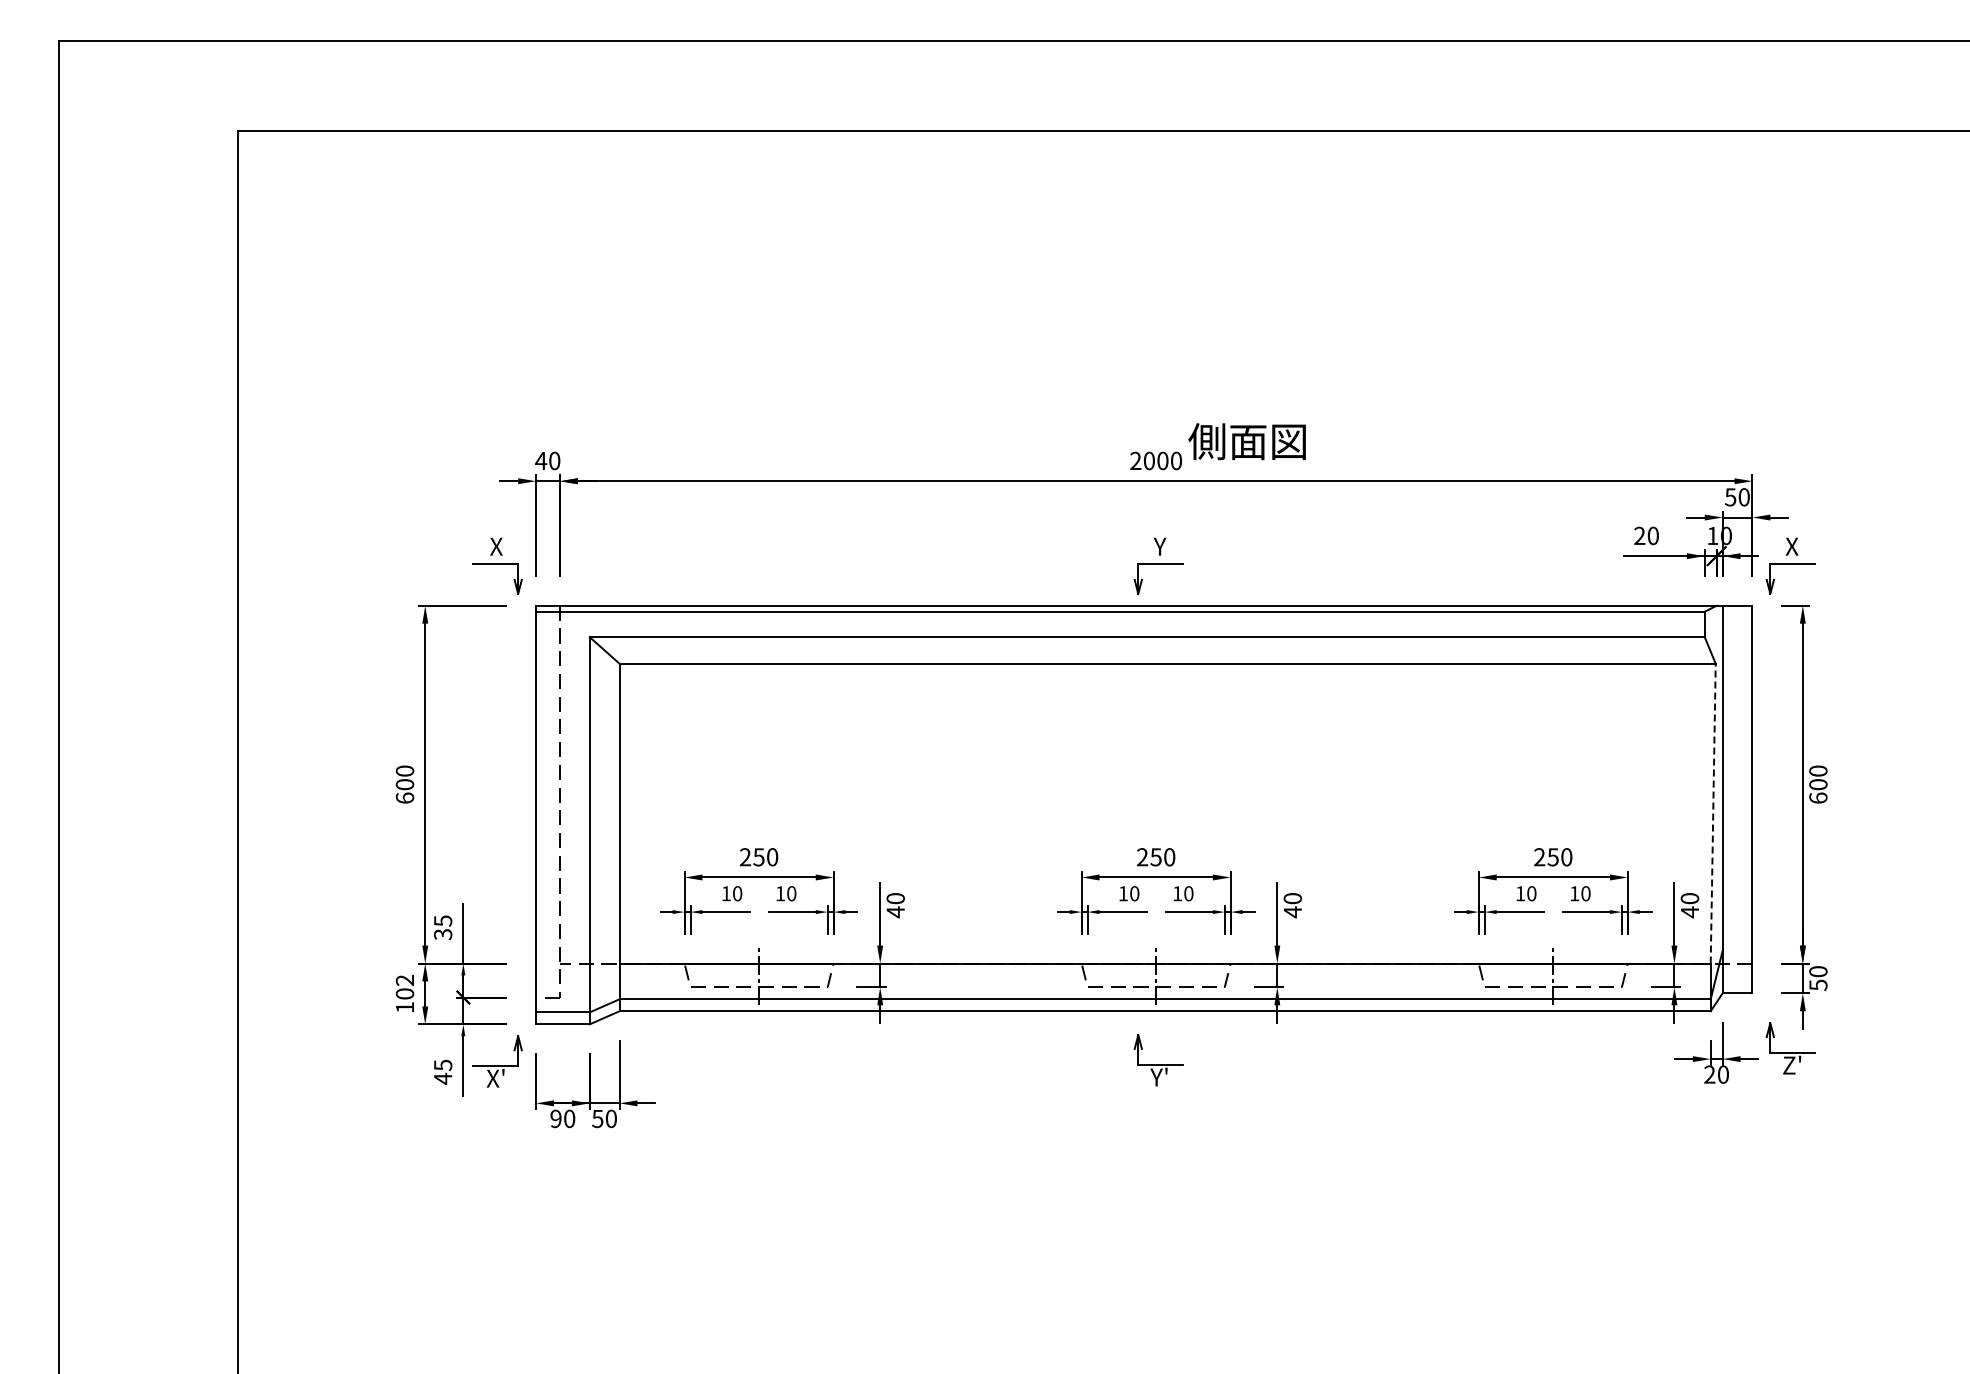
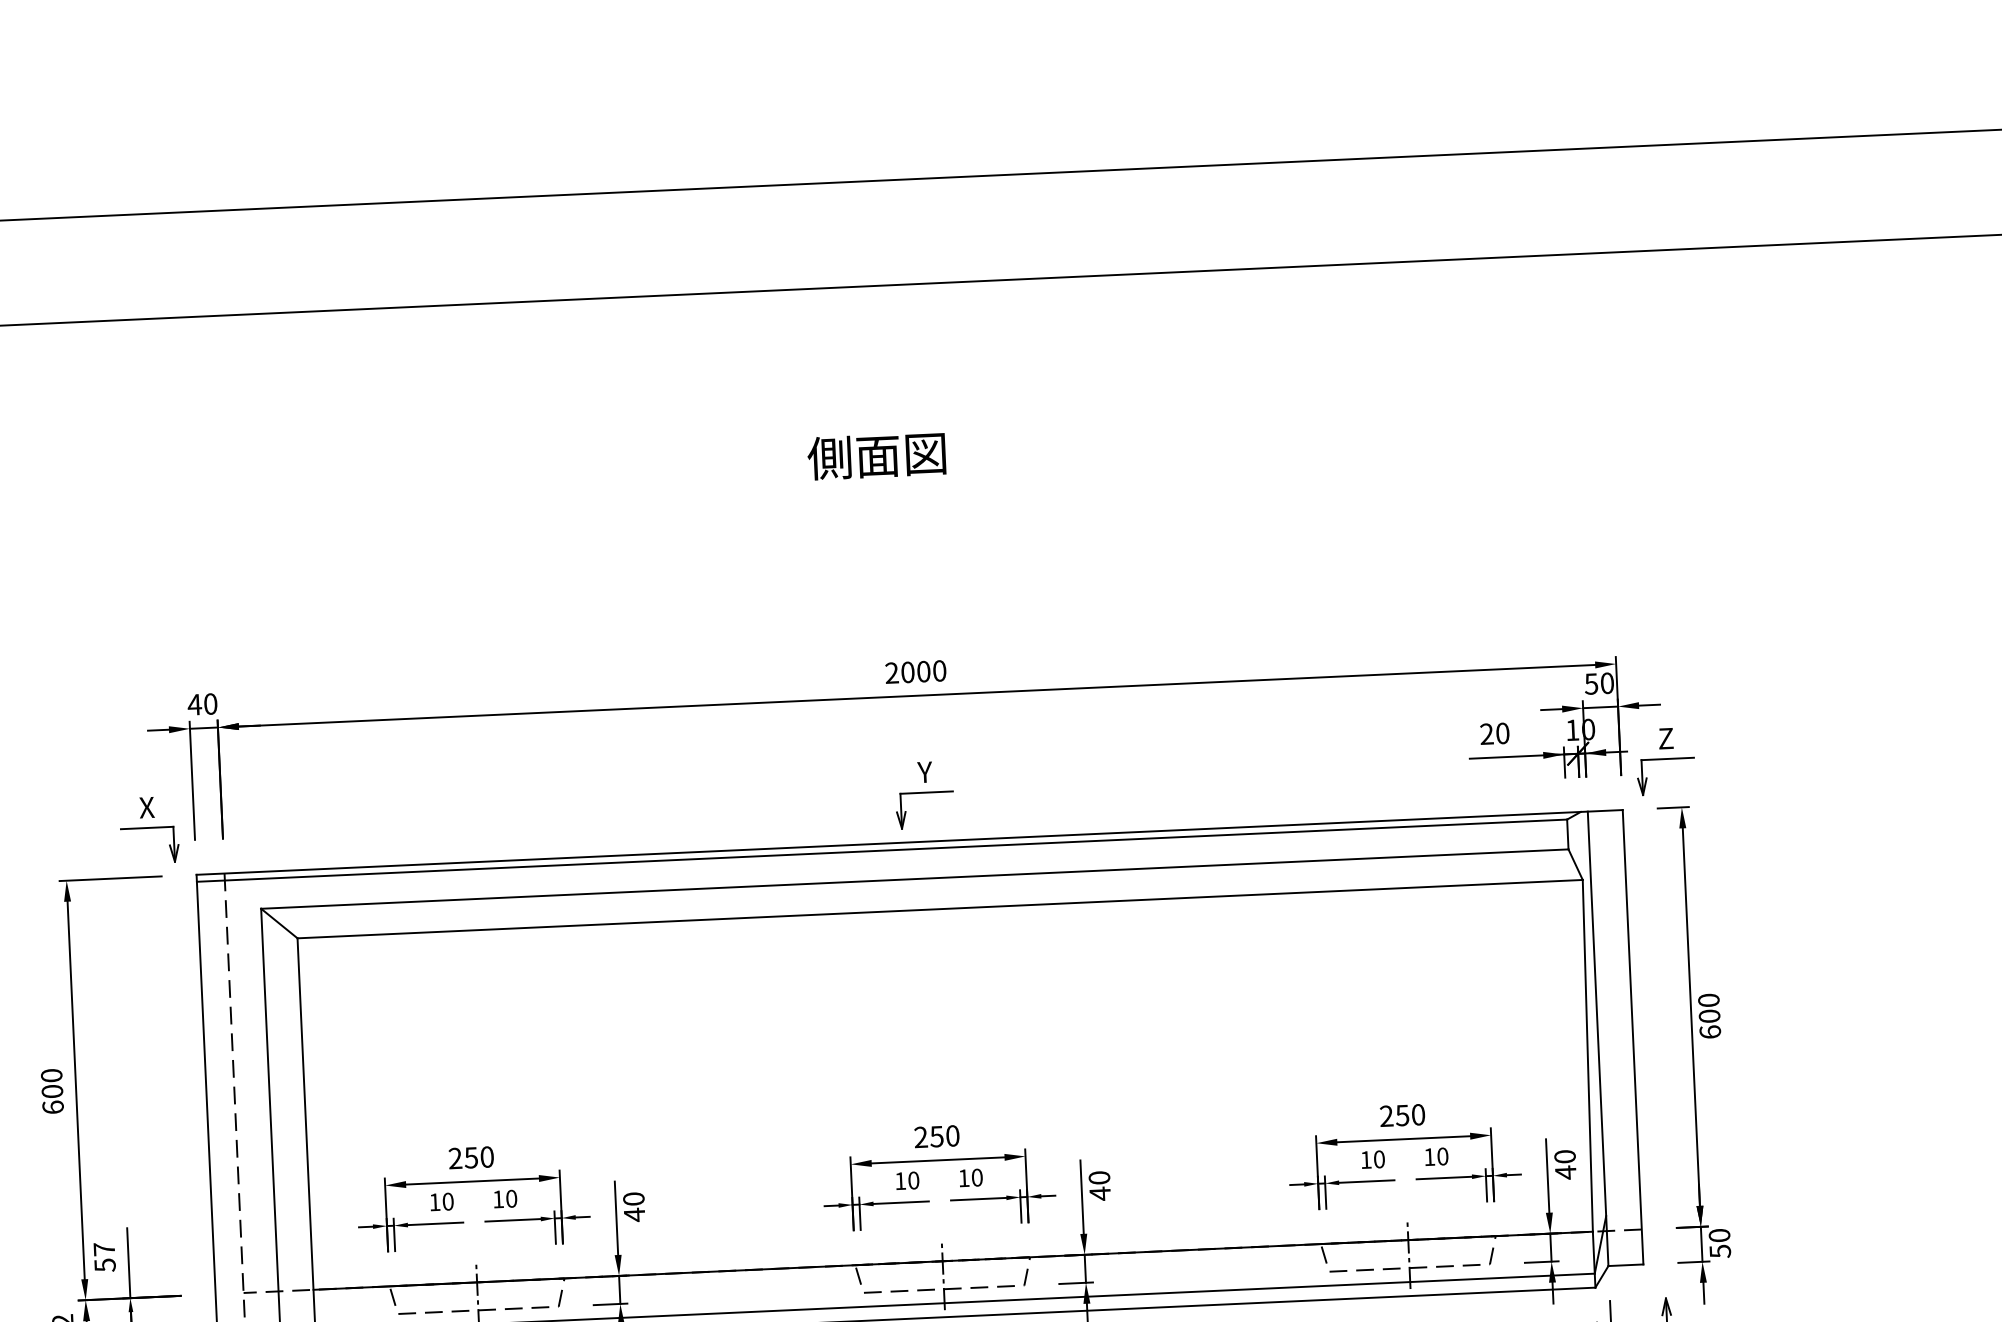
text: (1246, 441) -> (875, 455), moved
text: (1791, 546) -> (1665, 738), X -> Z
line: (1713, 813) -> (1588, 1055), dashed -> solid
text: (443, 927) -> (105, 1256), 35 -> 57

